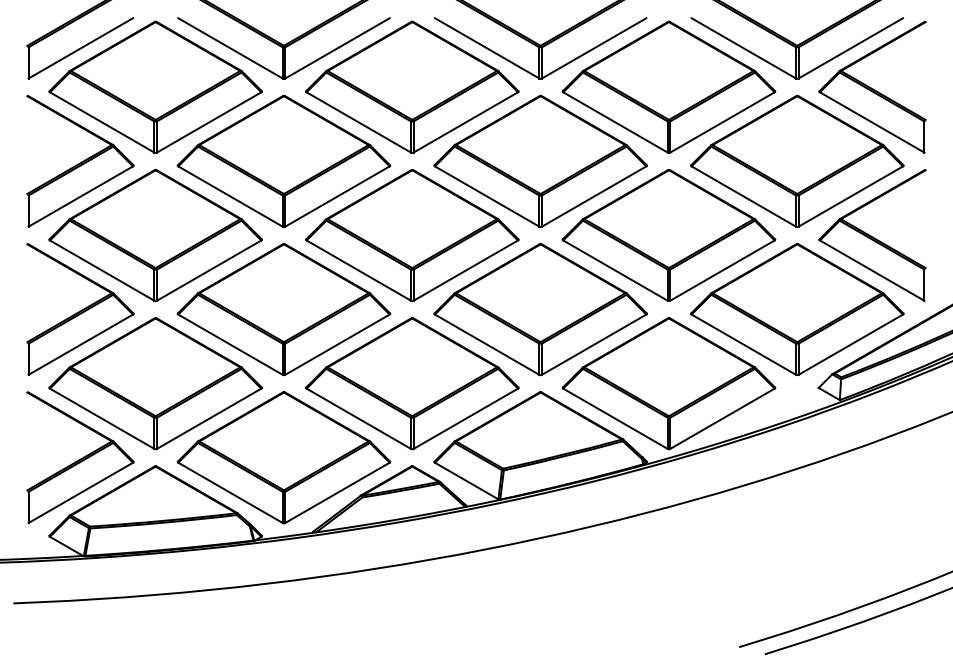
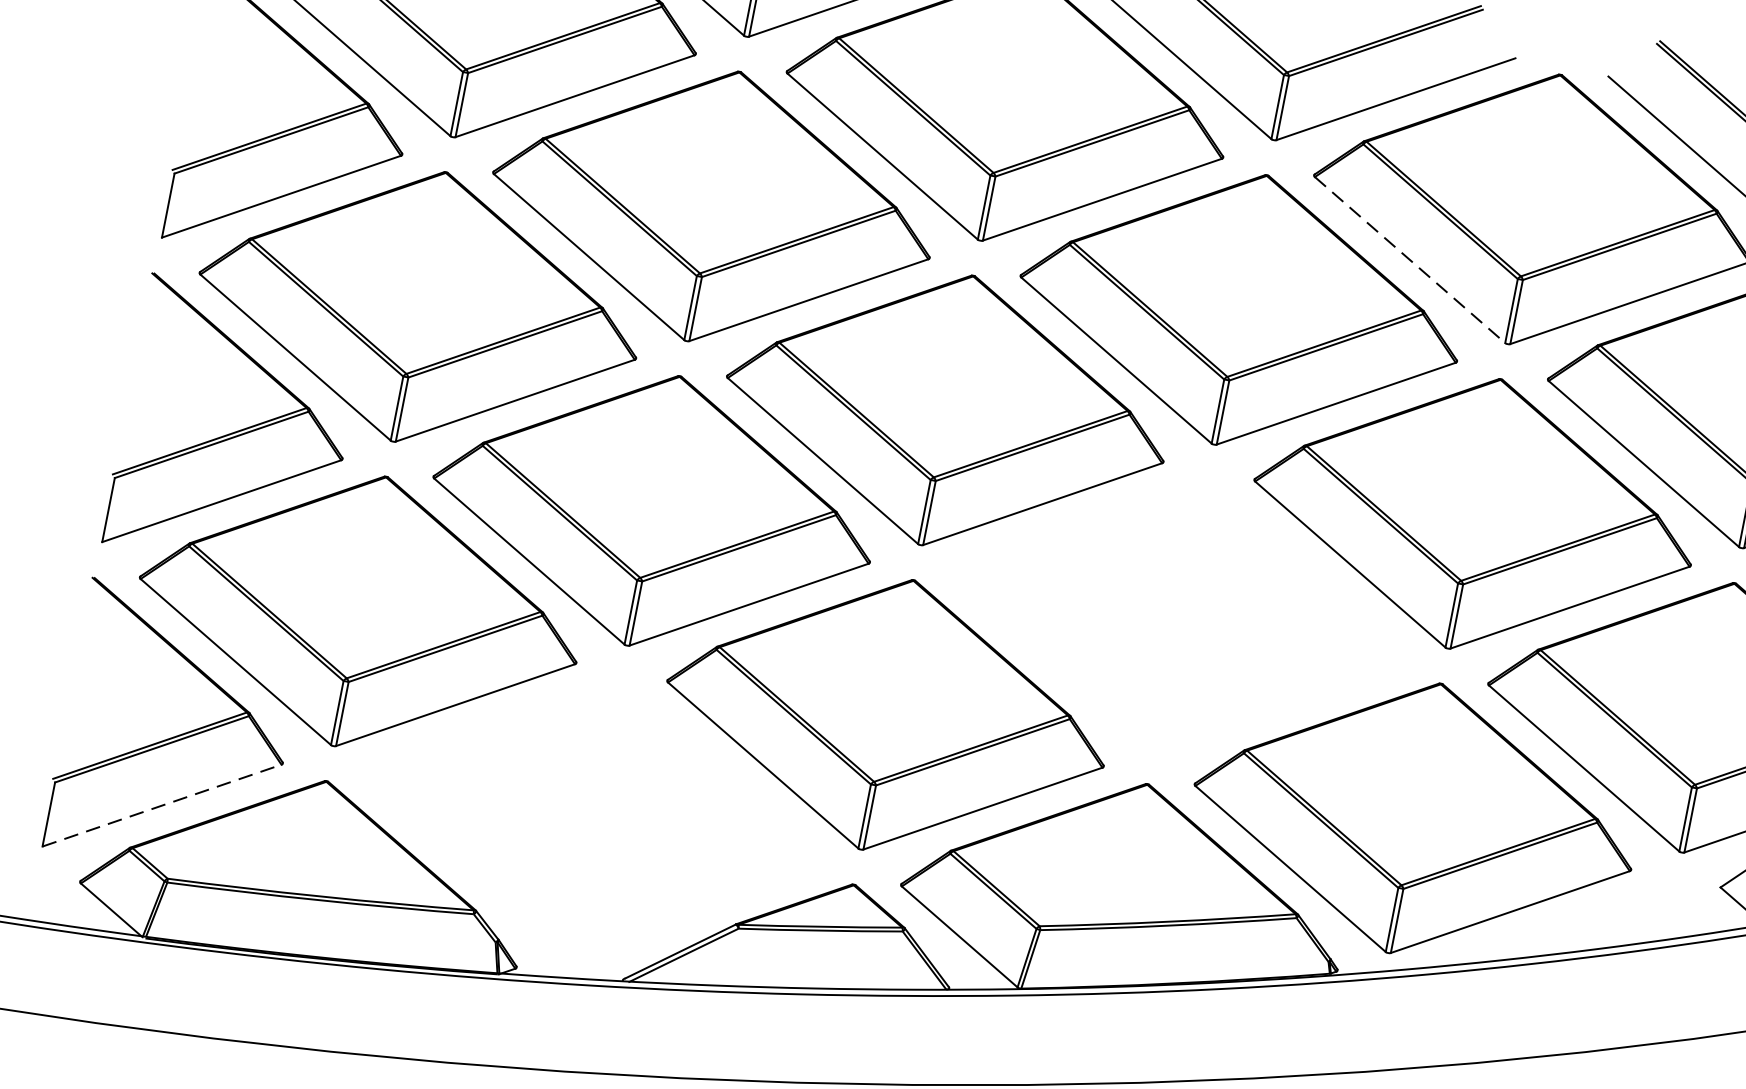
line: (615, 122) -> (1410, 260), solid -> dashed
part: (540, 309) -> (1180, 614), removed
part: (283, 457) -> (592, 814), removed
line: (81, 492) -> (163, 805), solid -> dashed

